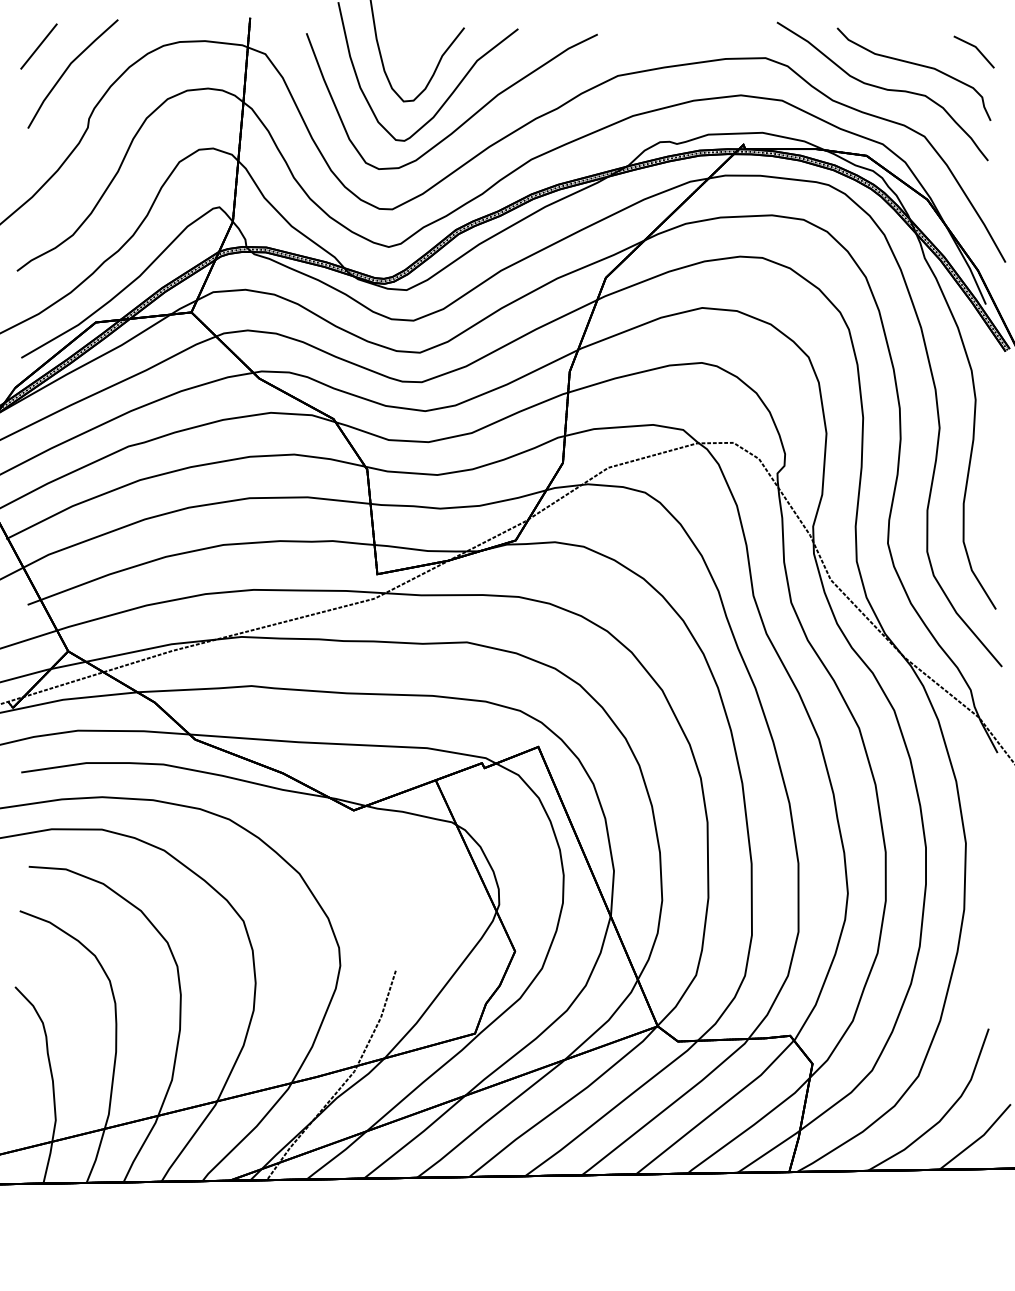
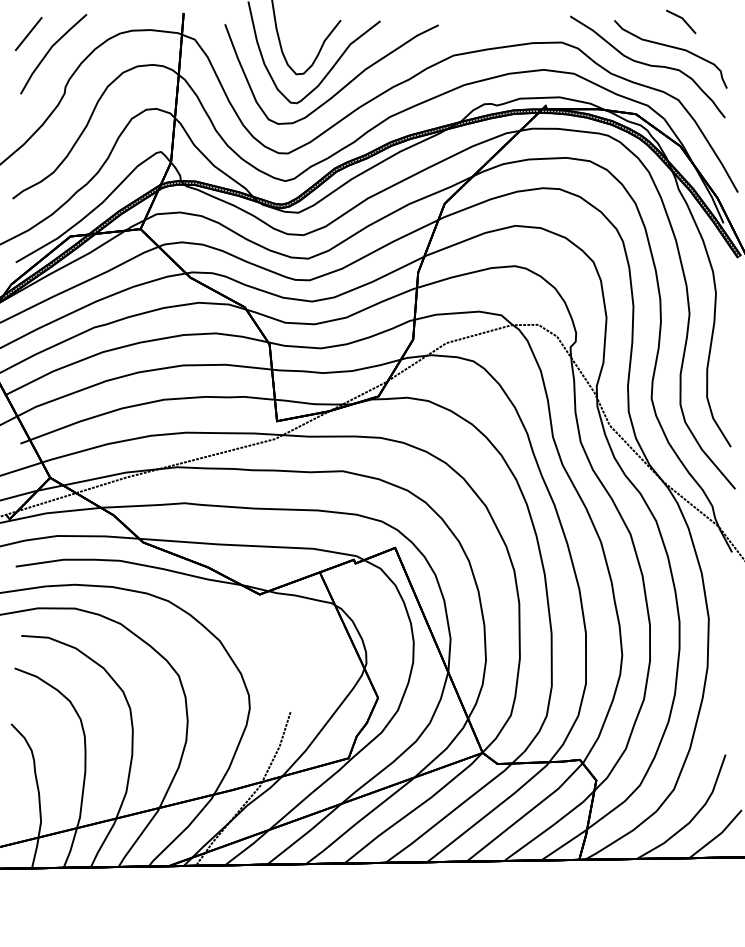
line: (975, 48) -> (682, 19), moved

